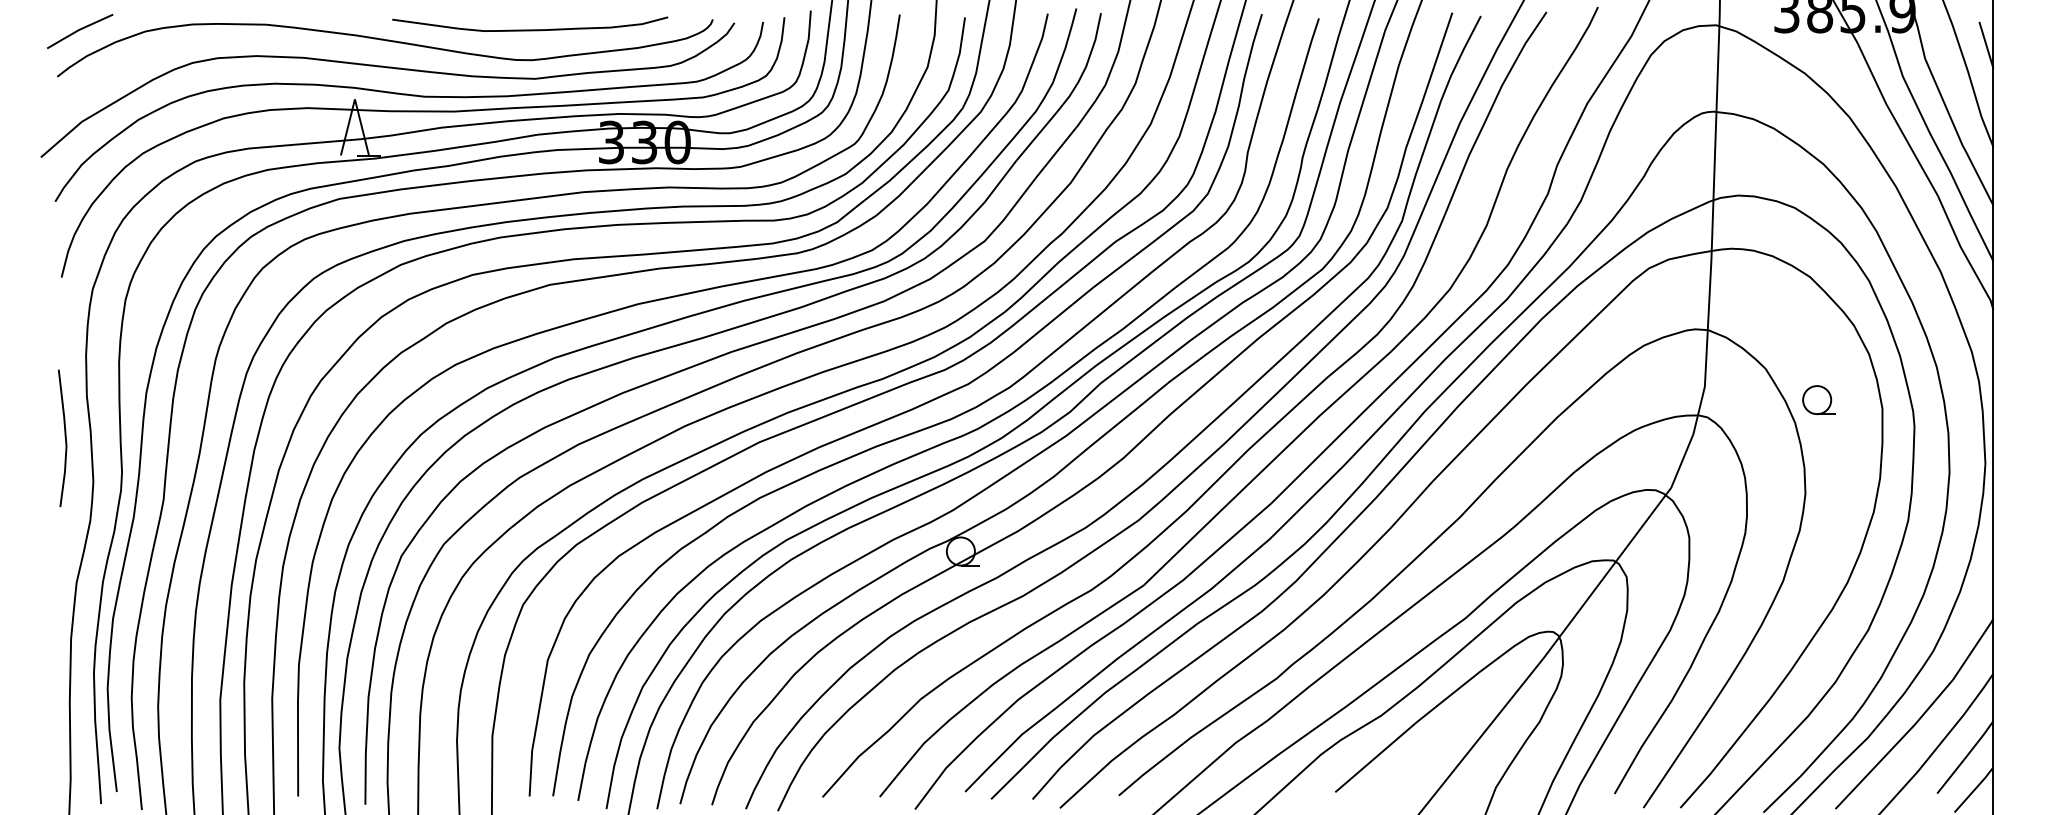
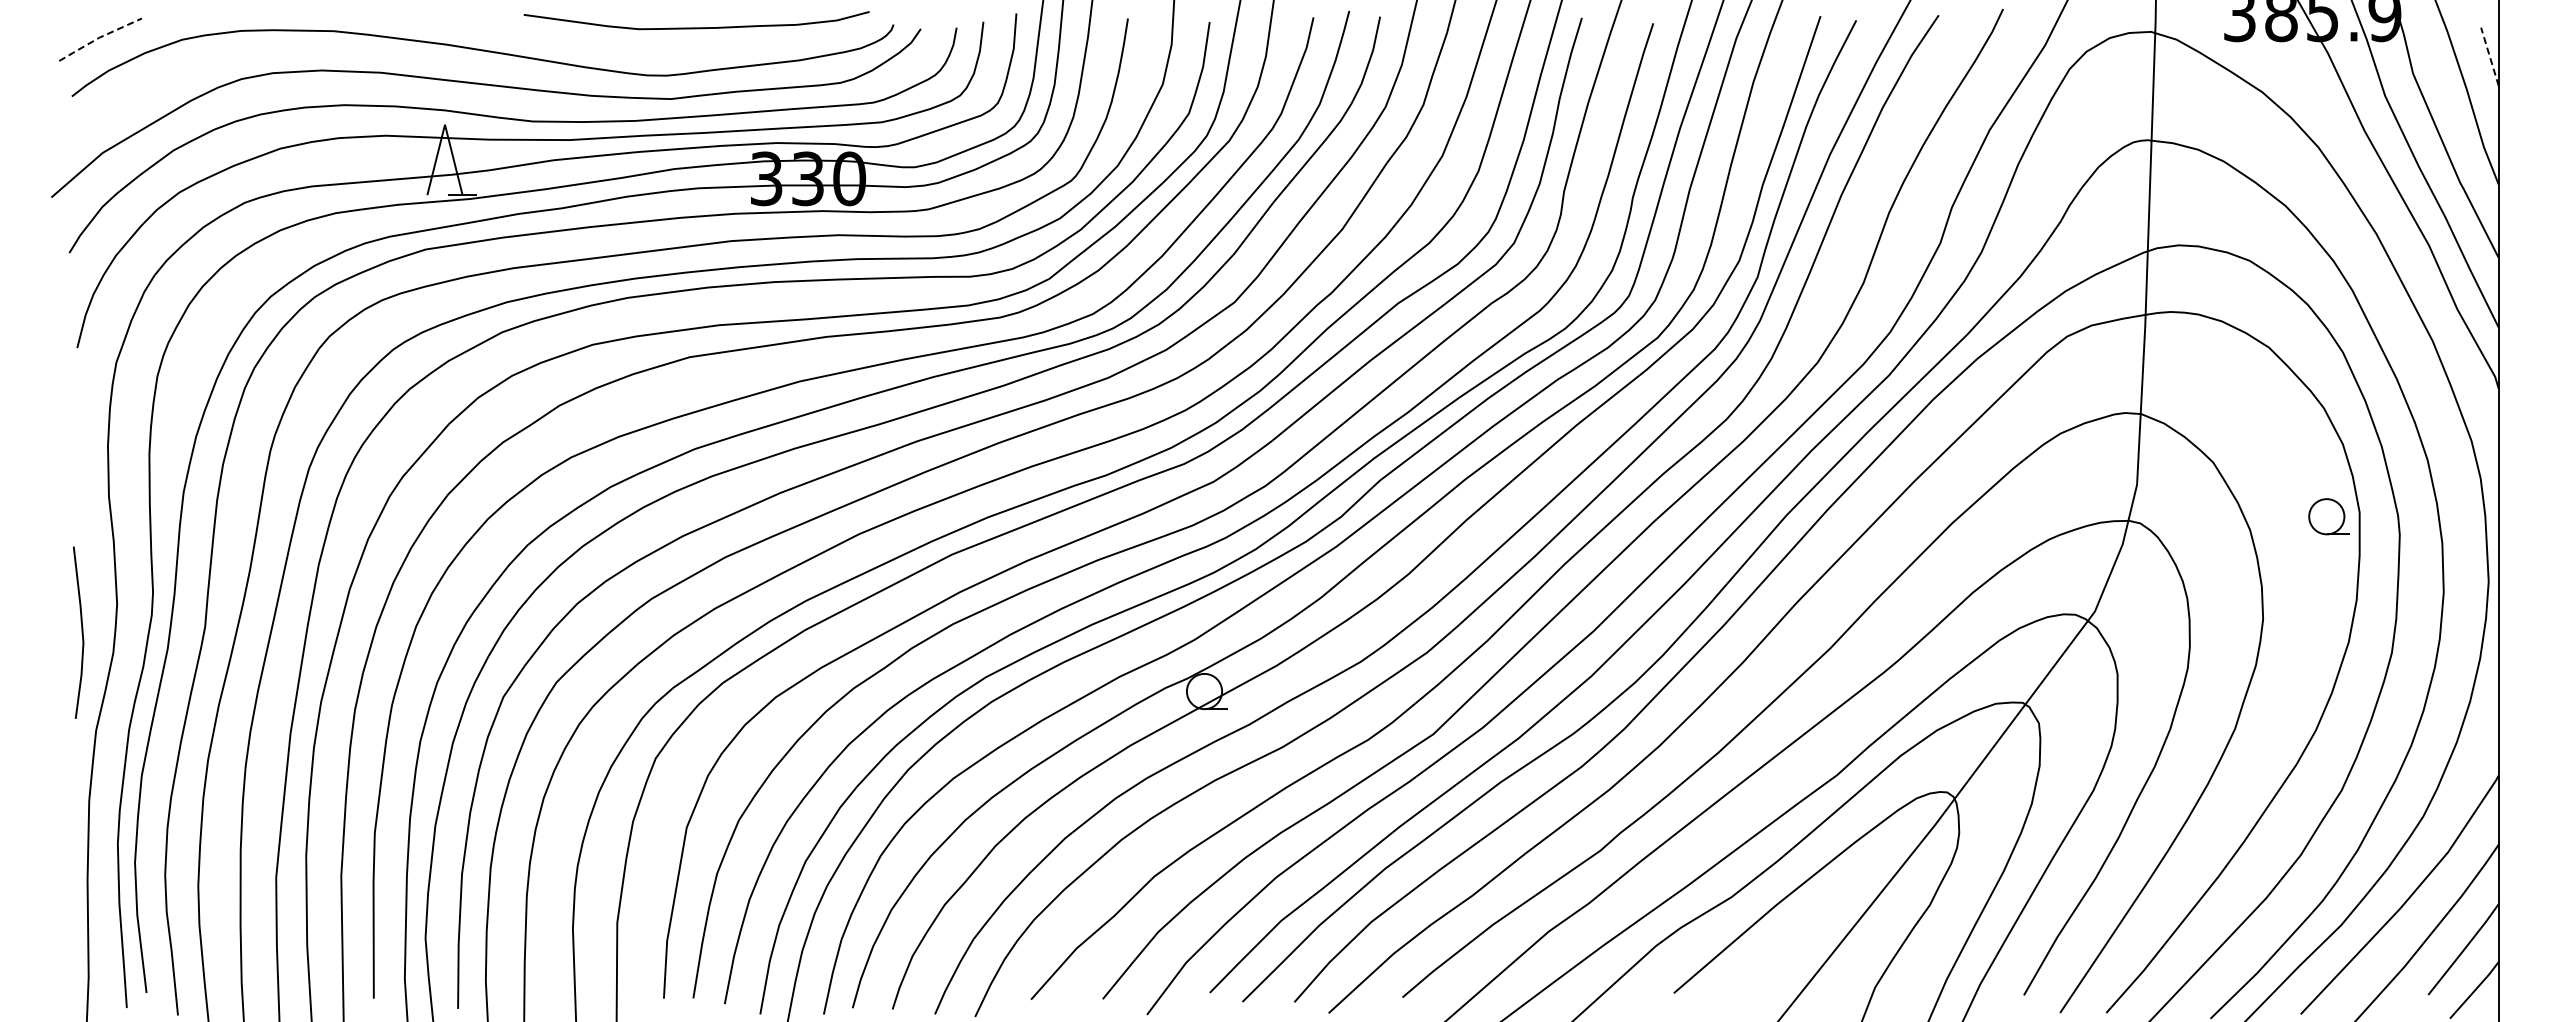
line: (79, 29) -> (99, 37), solid -> dashed
curve: (530, 29) -> (696, 27), moved
line: (1986, 44) -> (2489, 56), solid -> dashed
part: (1818, 399) -> (2328, 516), moved
line: (64, 438) -> (81, 632), moved

